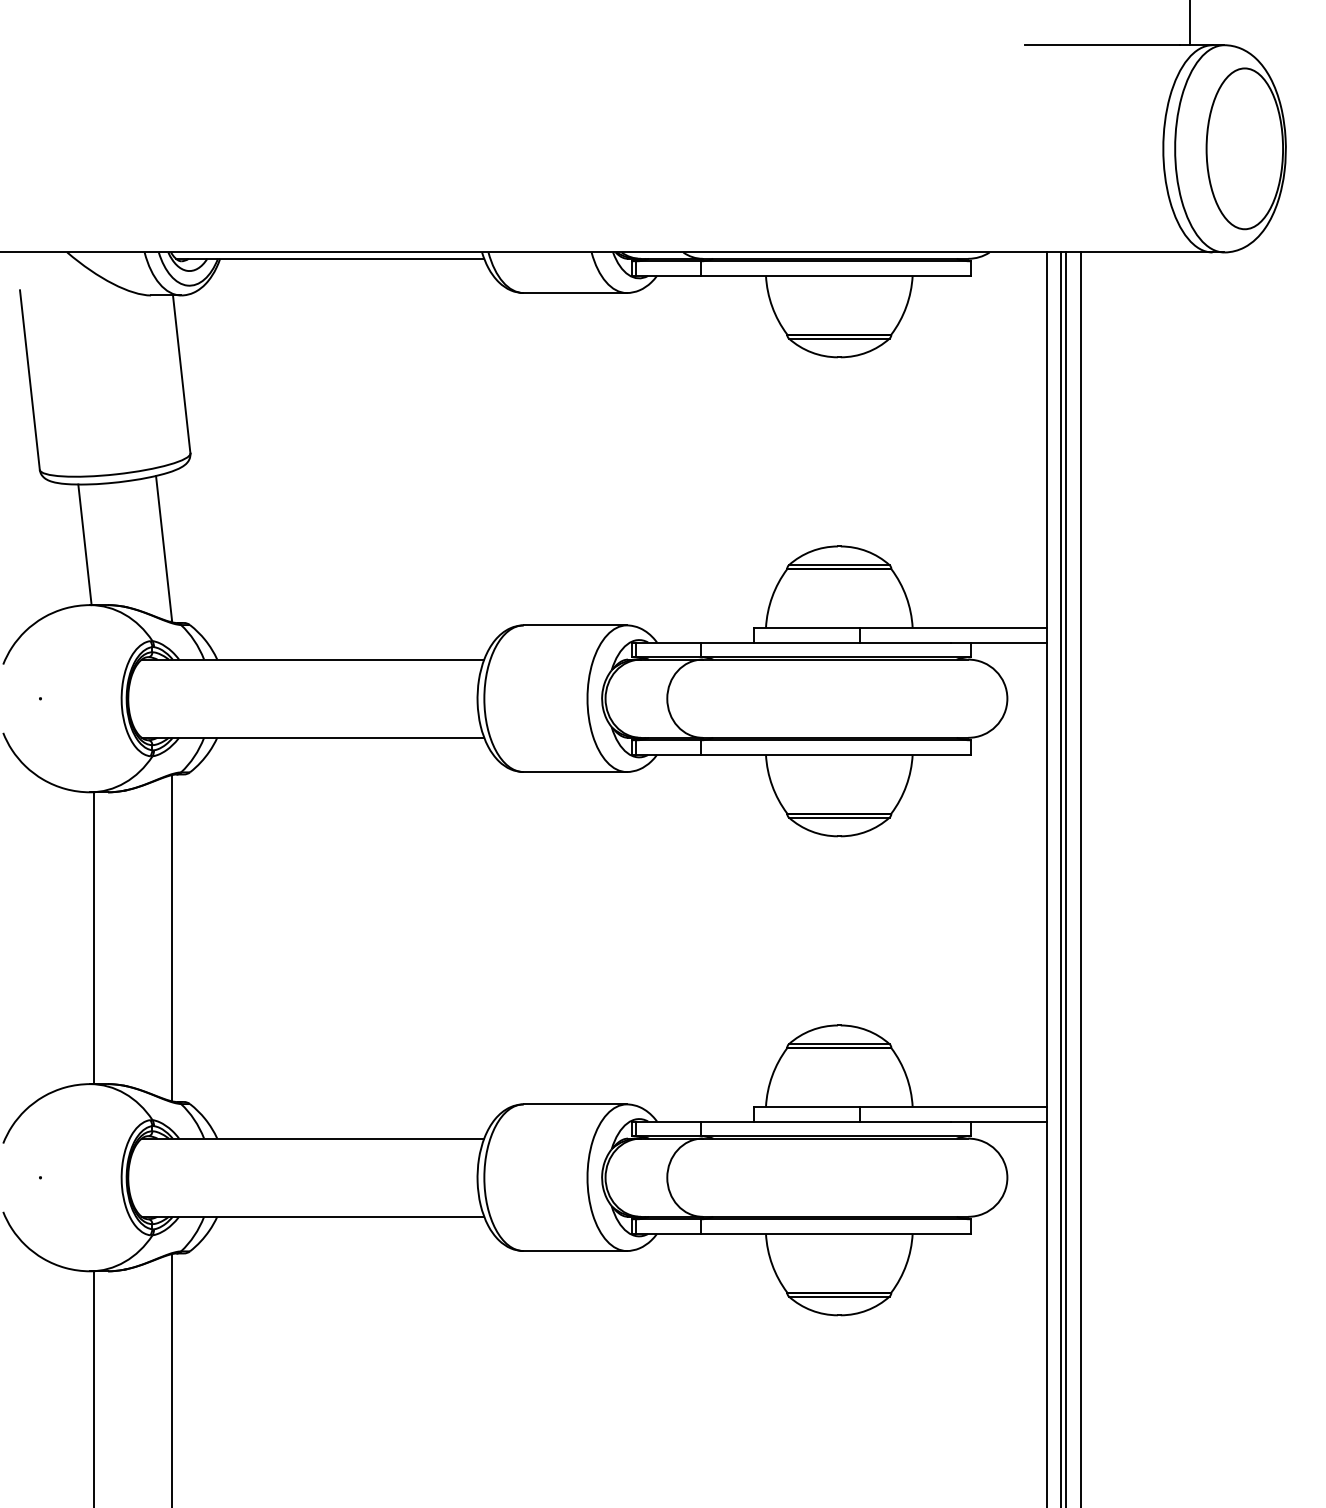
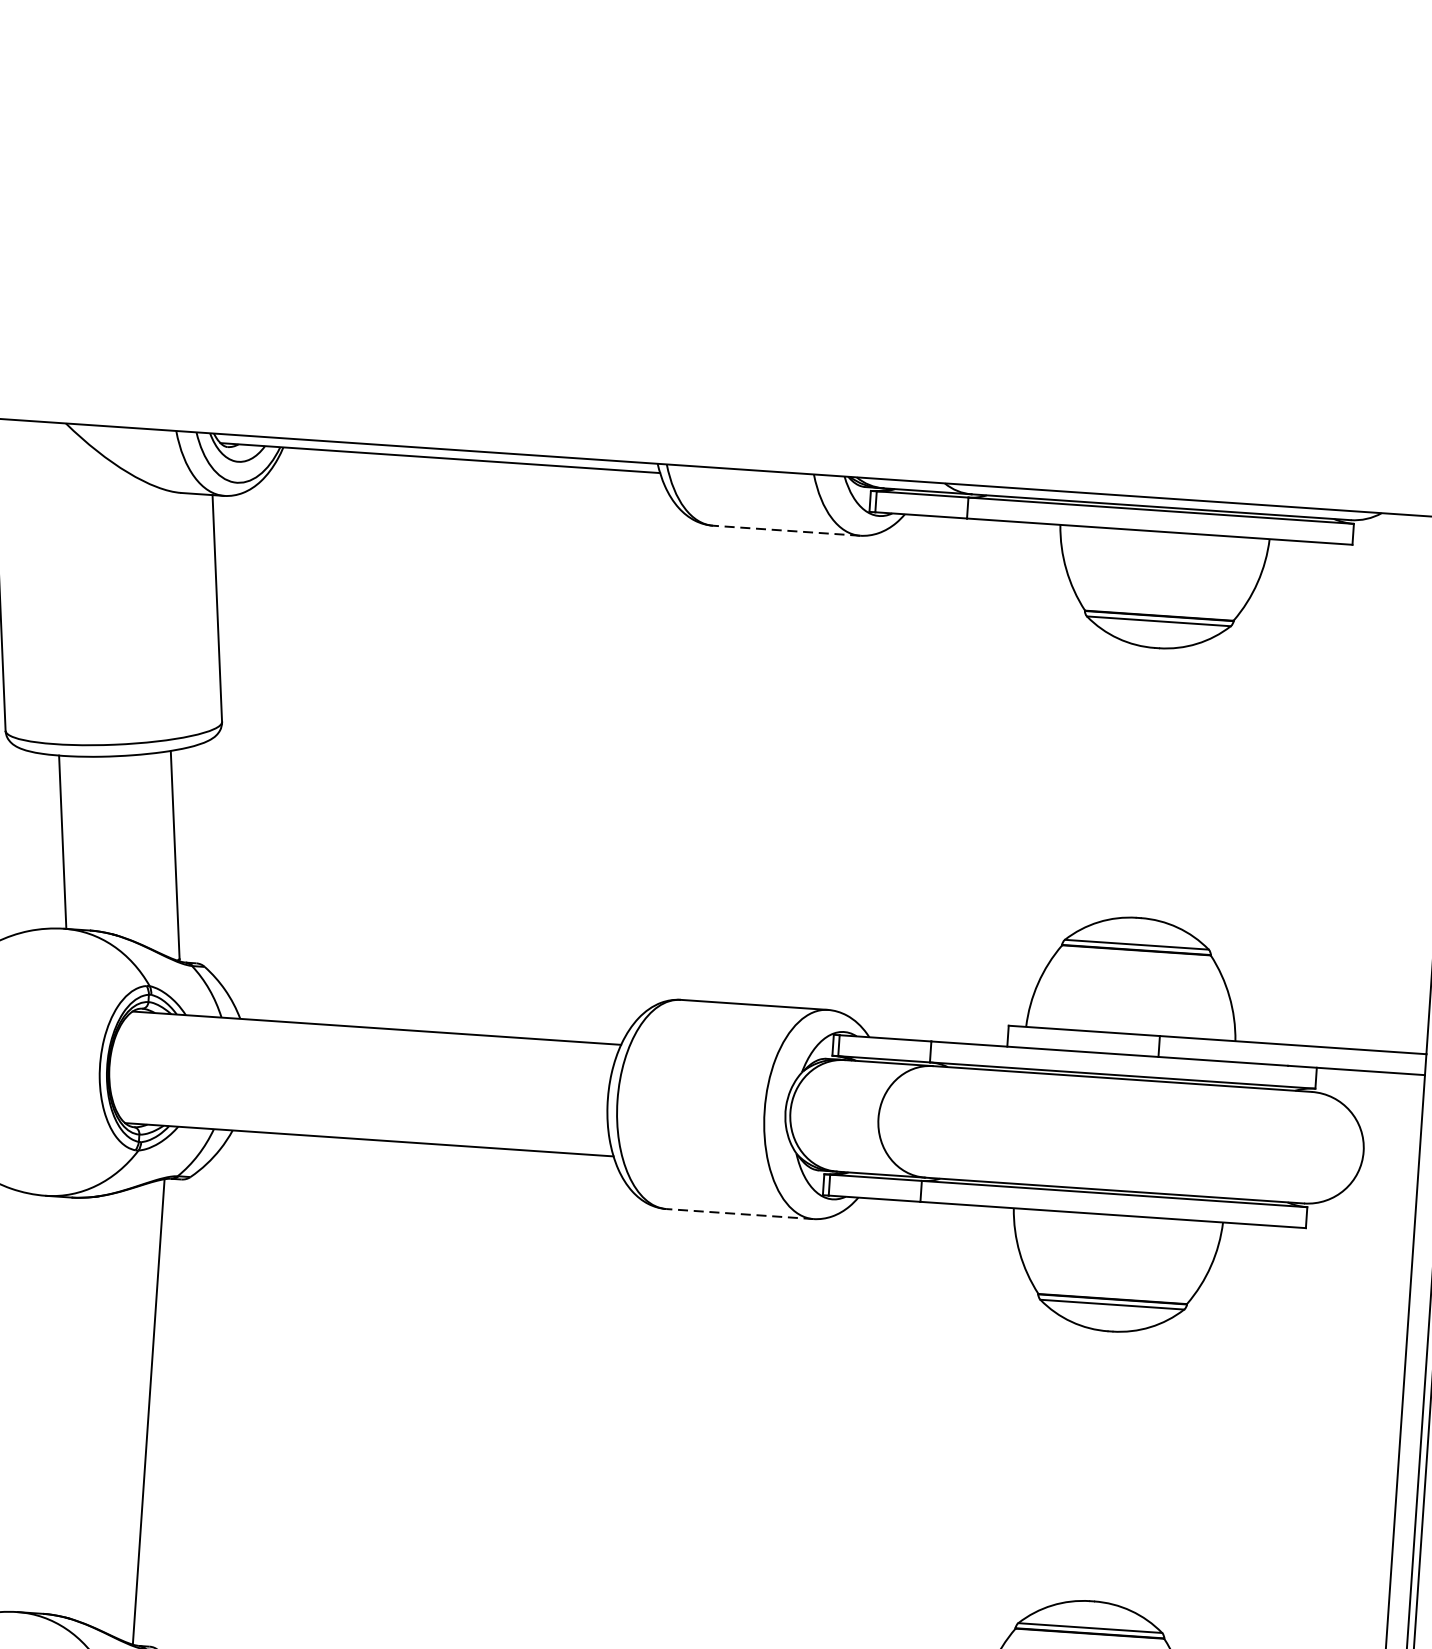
line: (575, 293) -> (786, 531), solid -> dashed
line: (575, 772) -> (740, 1214), solid -> dashed
line: (93, 938) -> (36, 1404), removed

